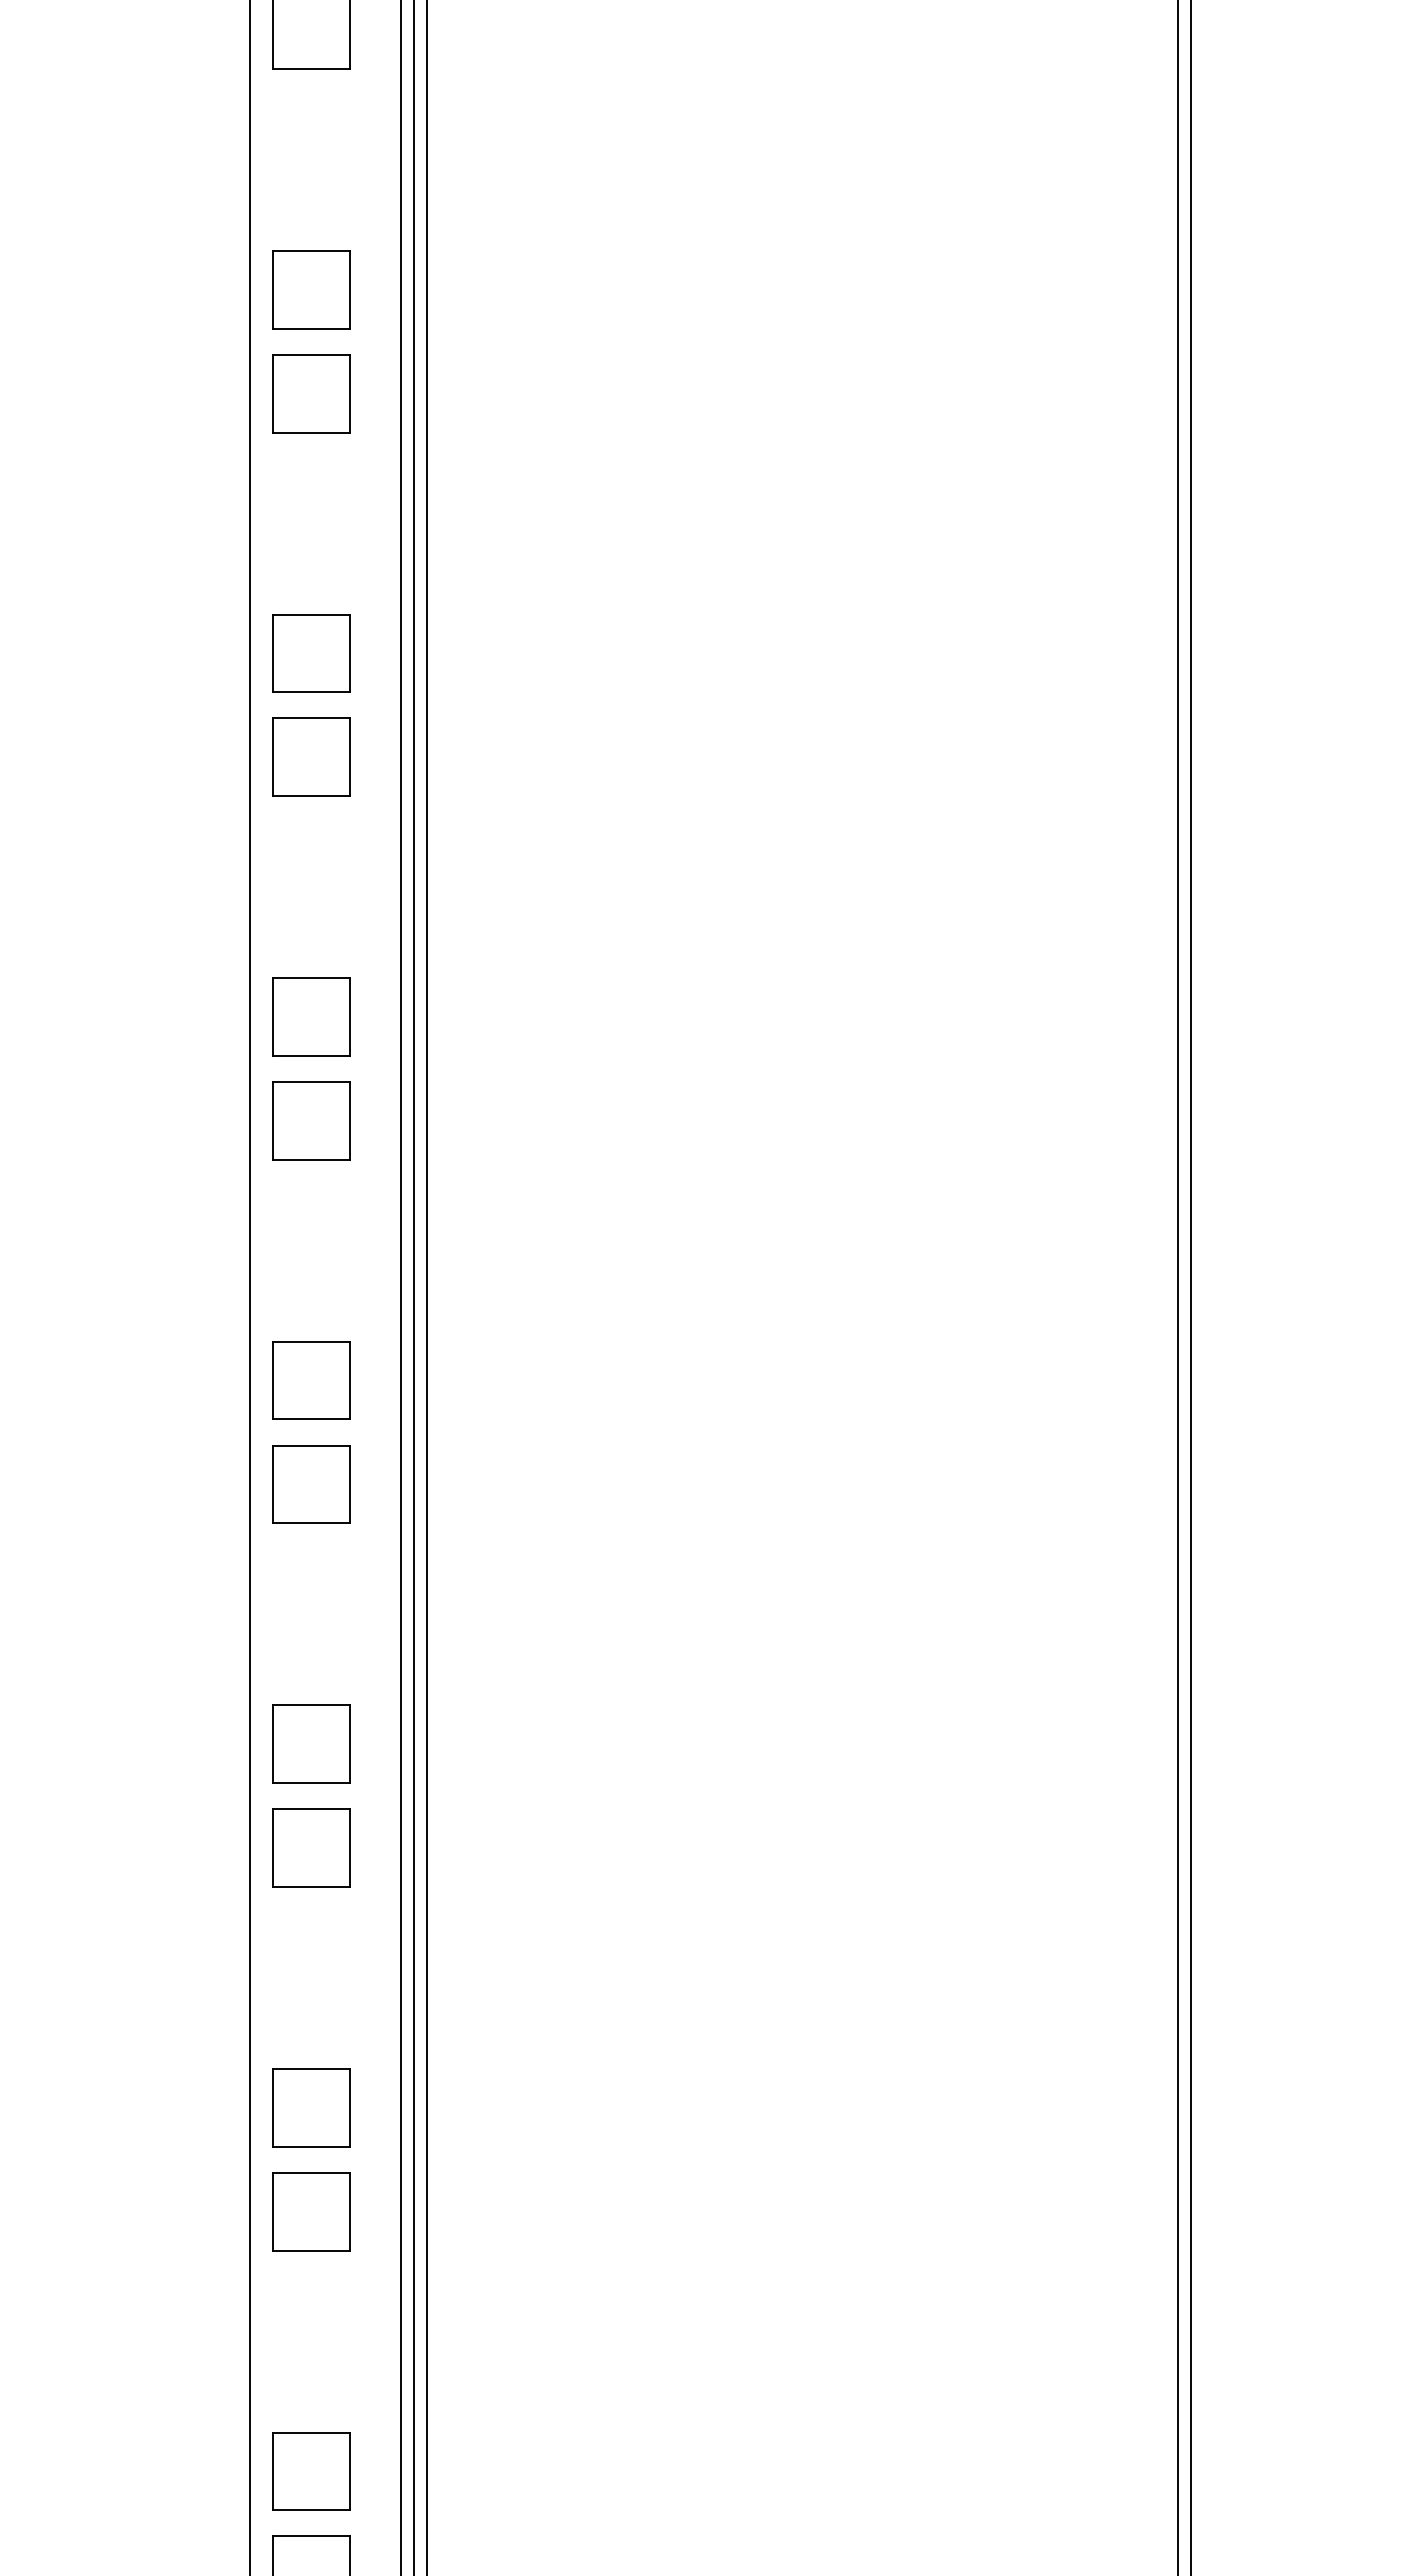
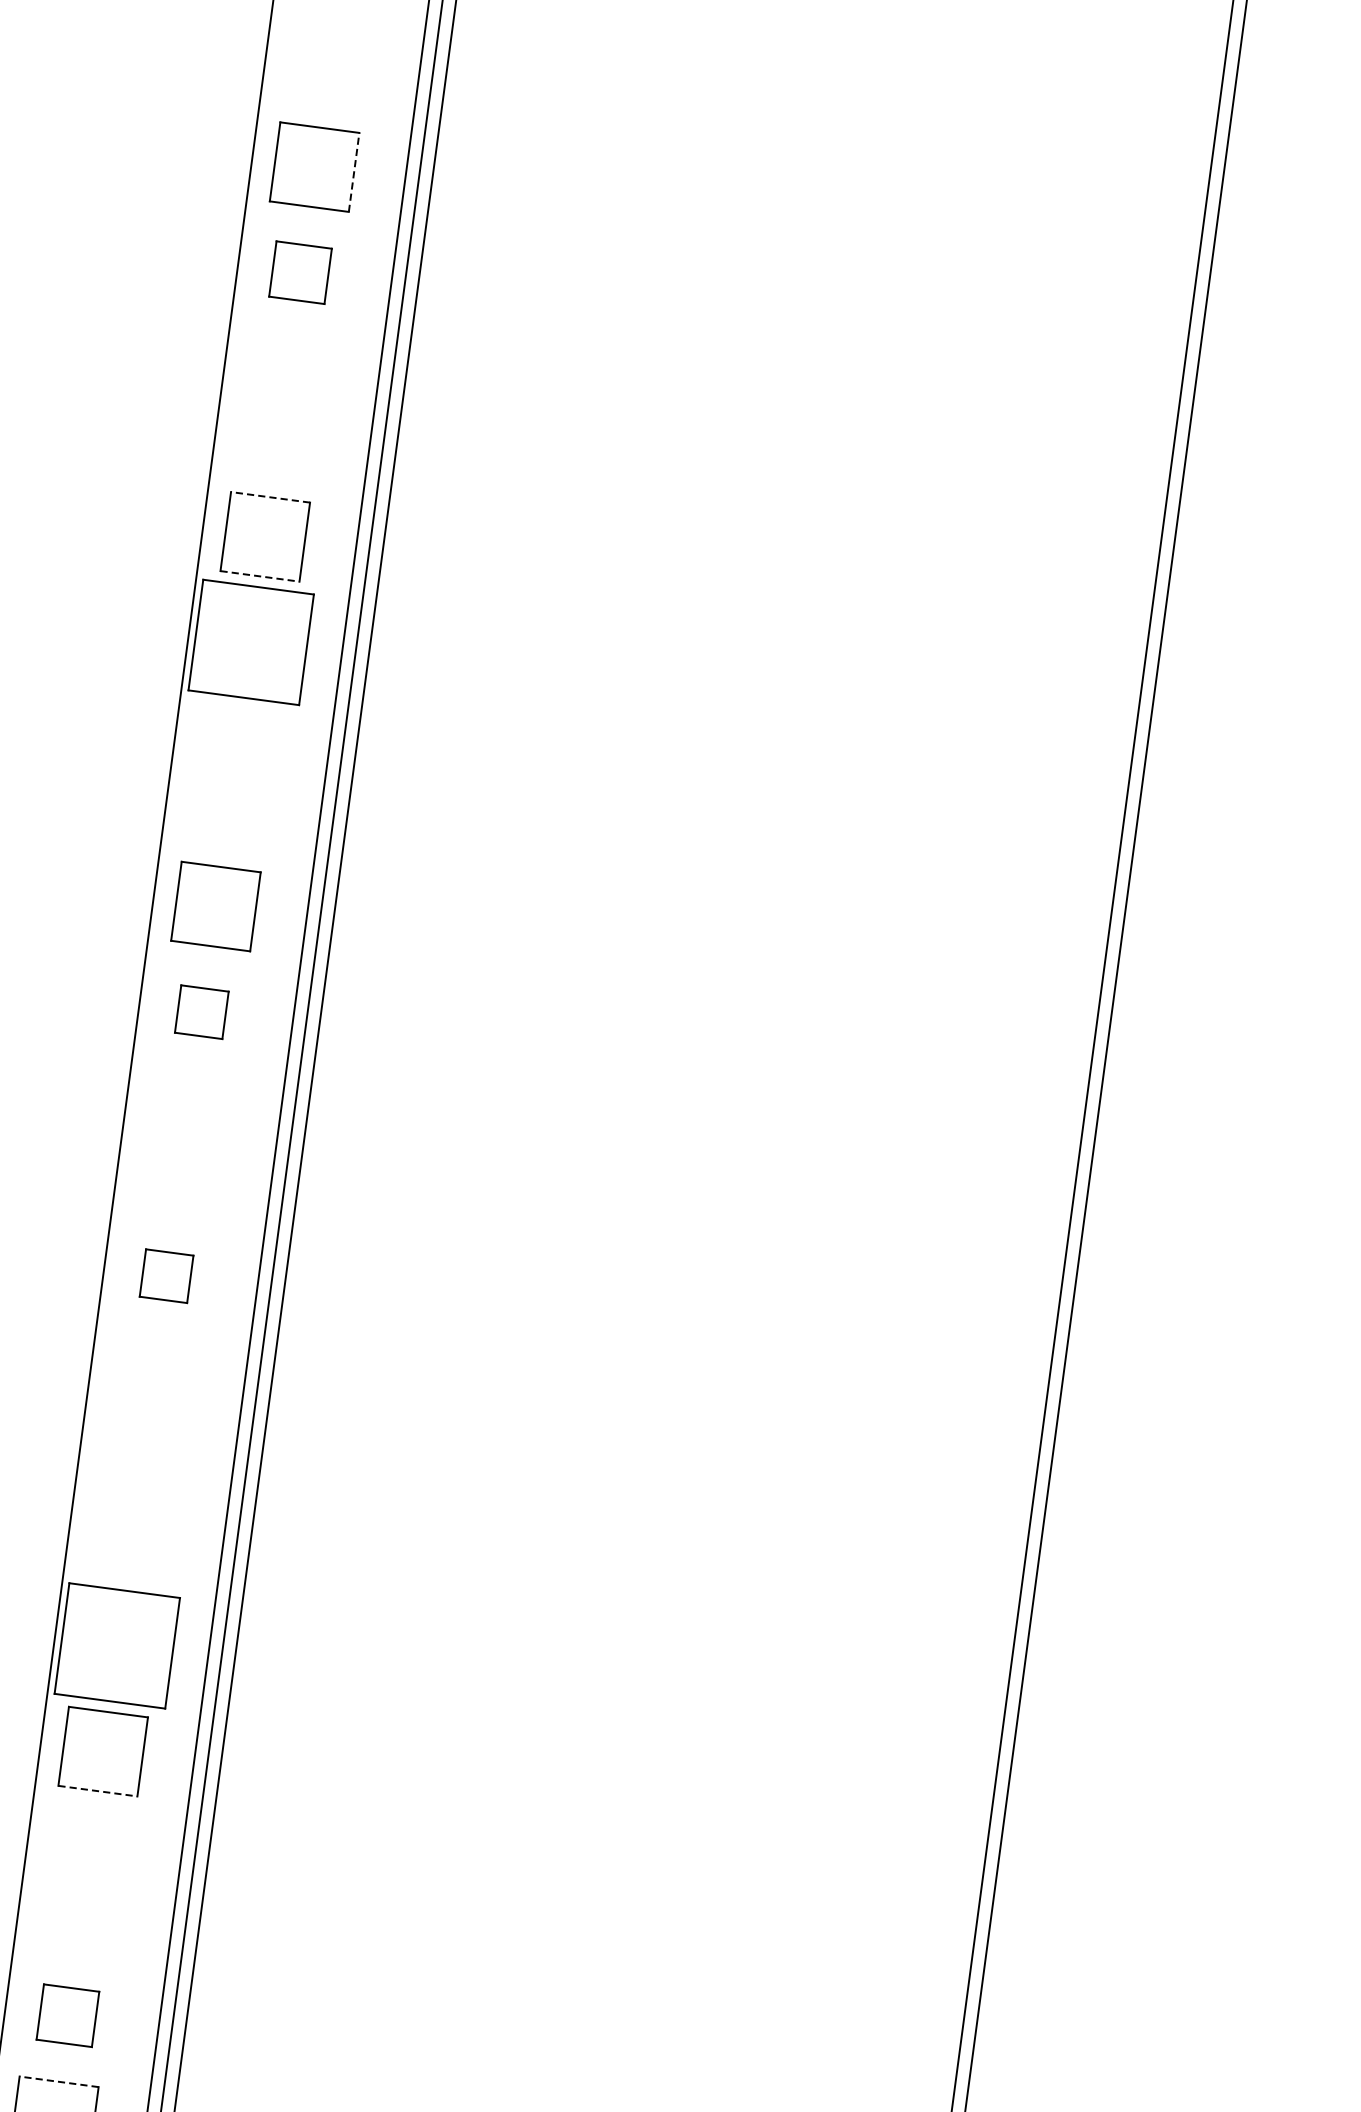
line: (350, 653) -> (354, 172), solid -> dashed
part: (311, 756) -> (300, 272), size x0.7
line: (311, 978) -> (270, 497), solid -> dashed
line: (311, 1055) -> (260, 576), solid -> dashed
part: (311, 1120) -> (251, 642), size x1.4
part: (311, 1484) -> (201, 1012), size x0.6
part: (311, 1743) -> (166, 1275), size x0.6
part: (311, 1847) -> (152, 1381), removed
part: (311, 2107) -> (117, 1645), size x1.4
line: (311, 2250) -> (97, 1791), solid -> dashed
part: (311, 2471) -> (67, 2015), size x0.7
line: (311, 2536) -> (59, 2081), solid -> dashed

